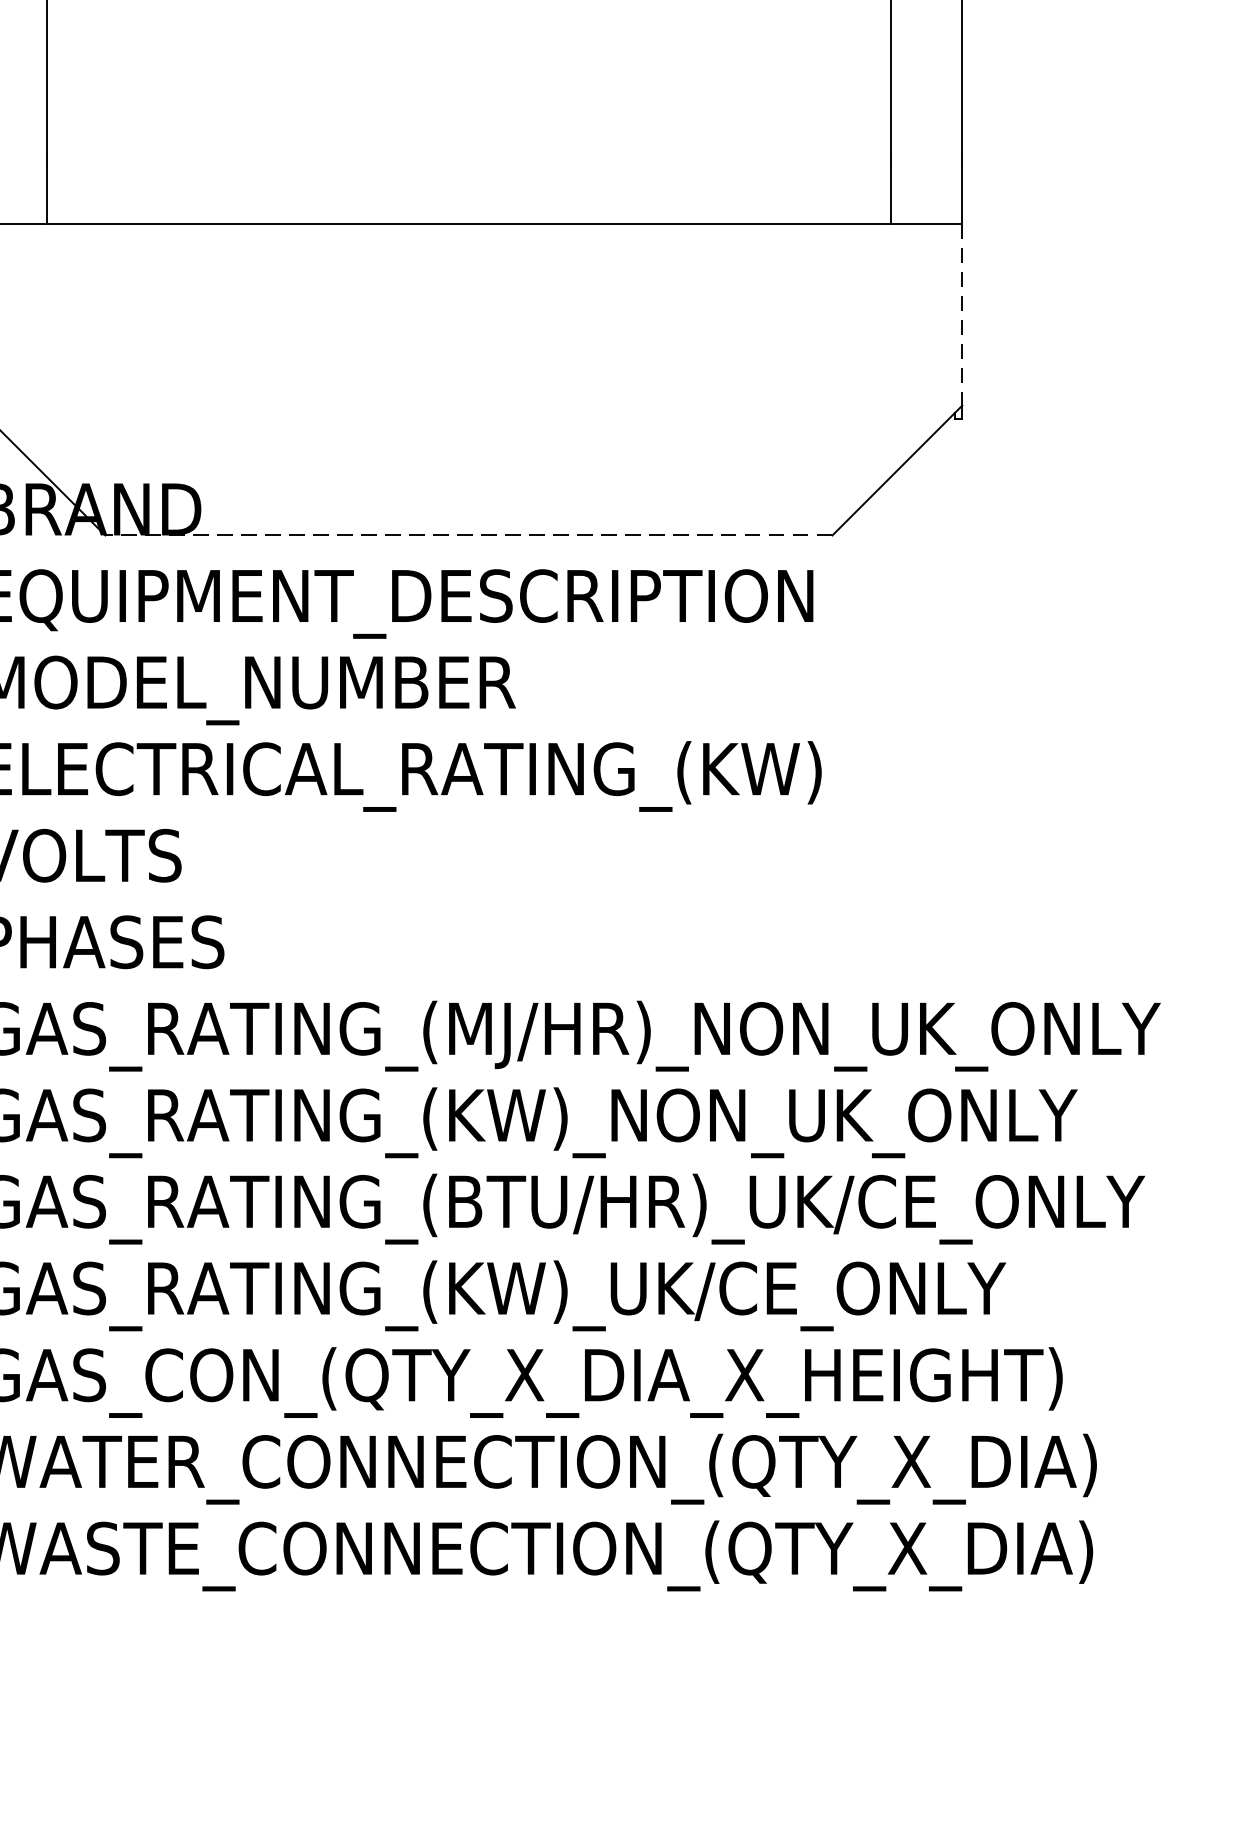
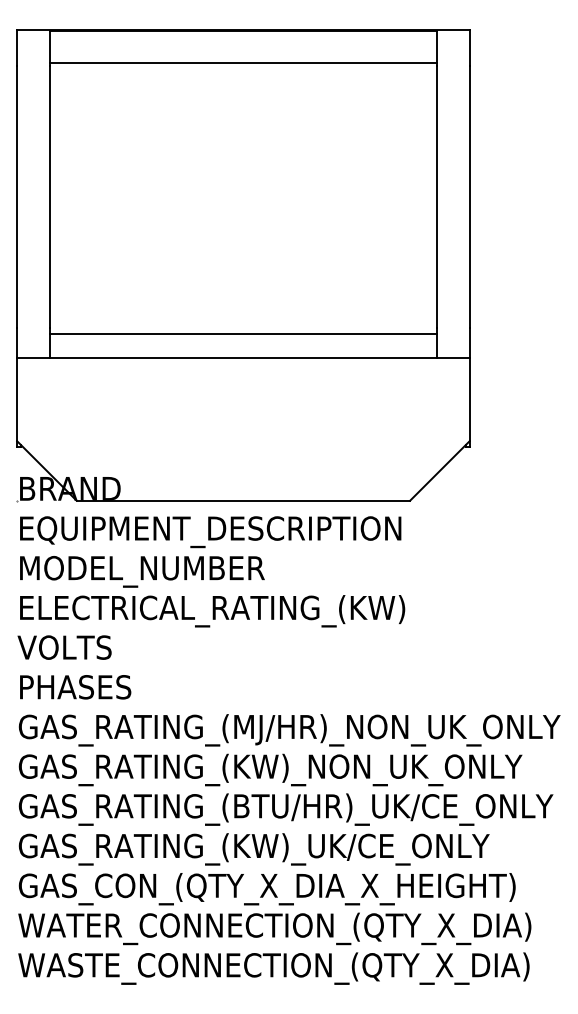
line: (466, 172) -> (242, 334), added
line: (961, 314) -> (469, 399), dashed -> solid
line: (469, 534) -> (243, 500), dashed -> solid

